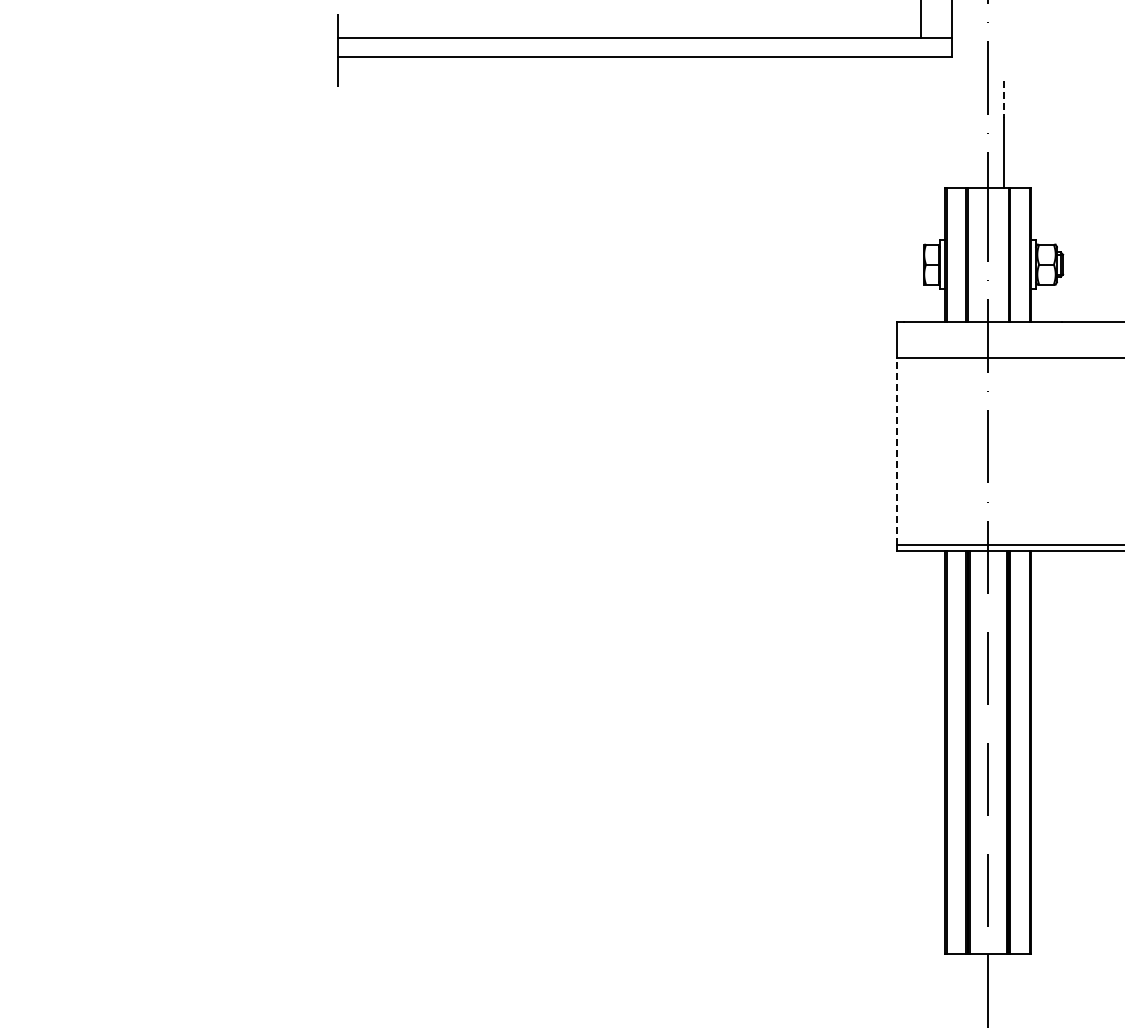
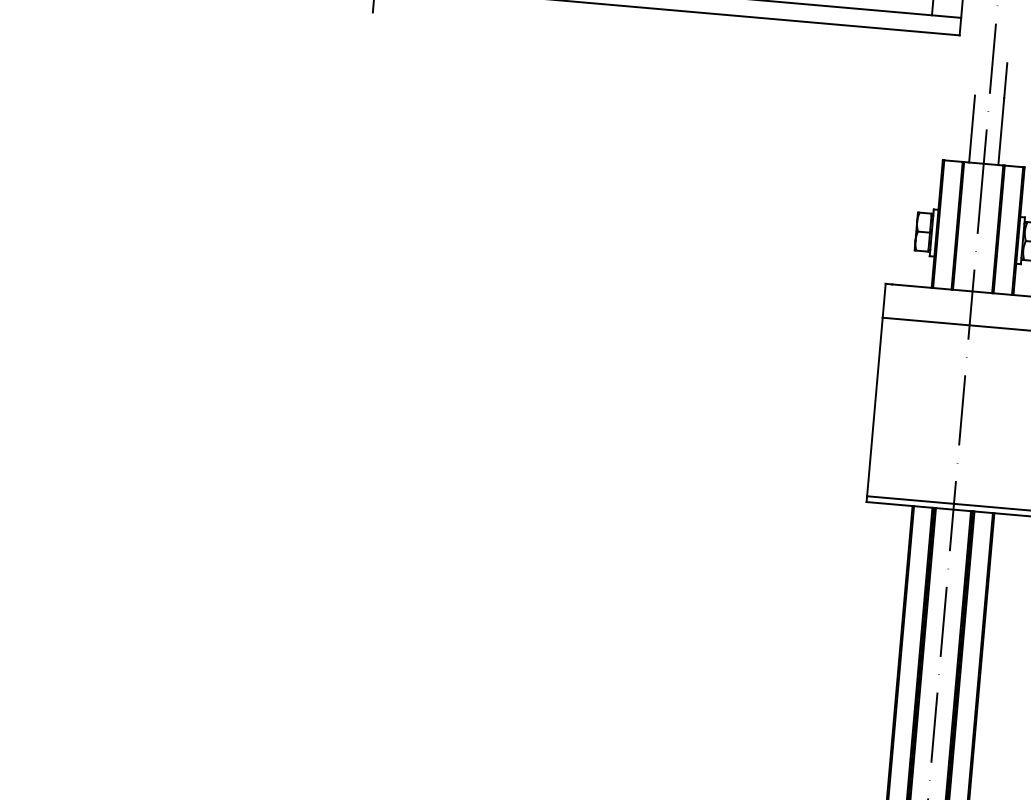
line: (1003, 99) -> (1005, 80), dashed -> solid
line: (972, 152) -> (971, 128), added
line: (897, 451) -> (875, 407), dashed -> solid

